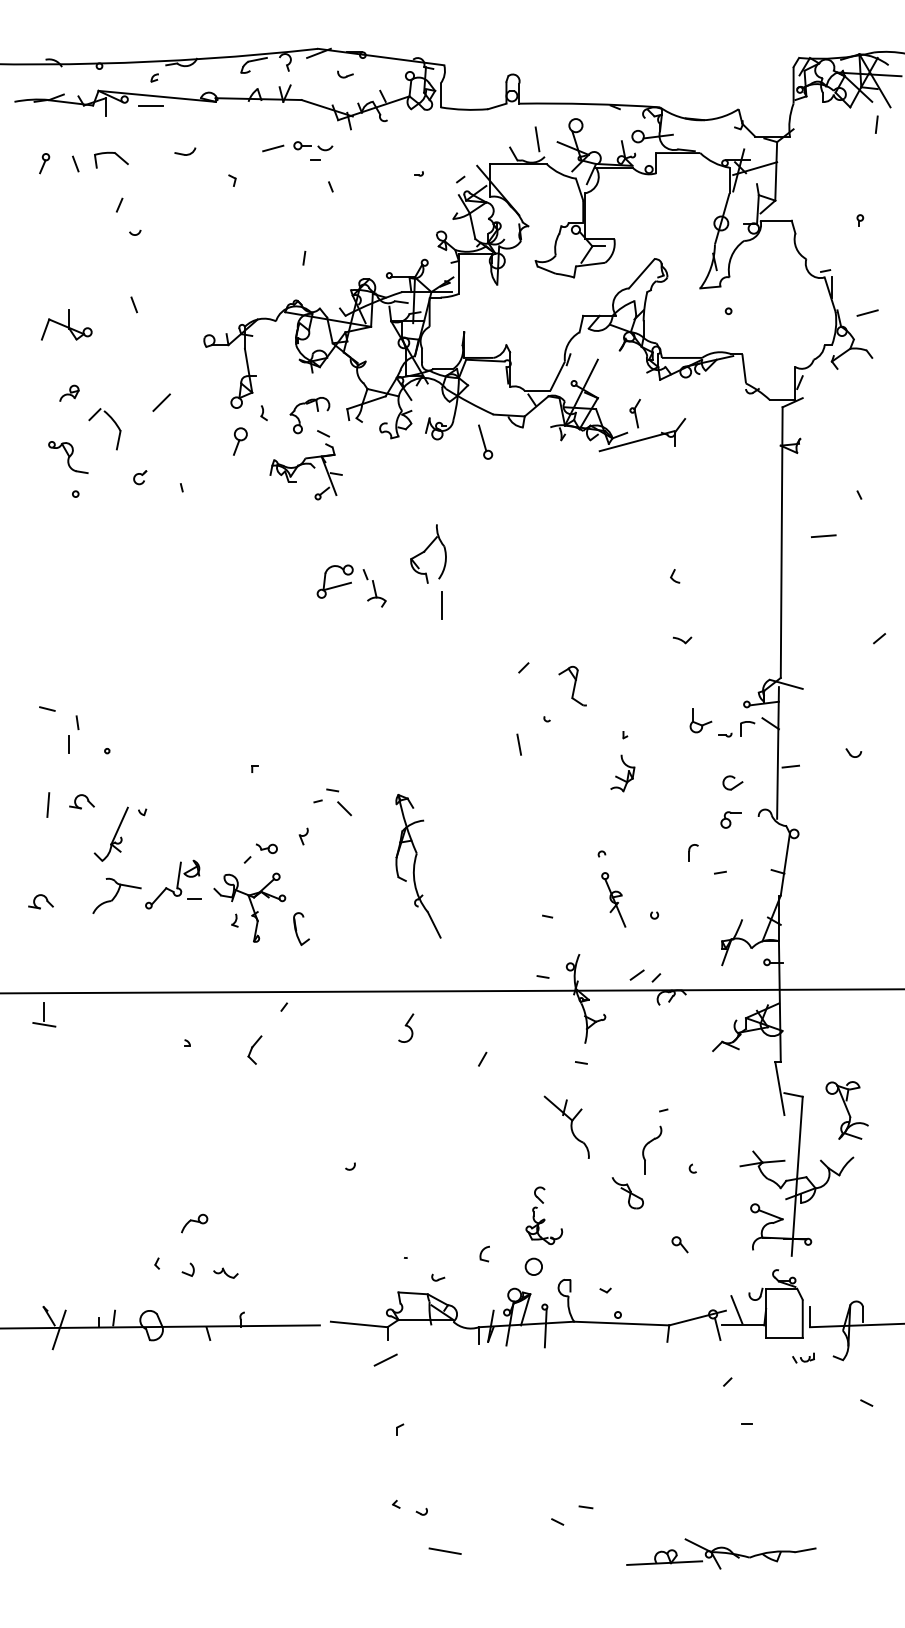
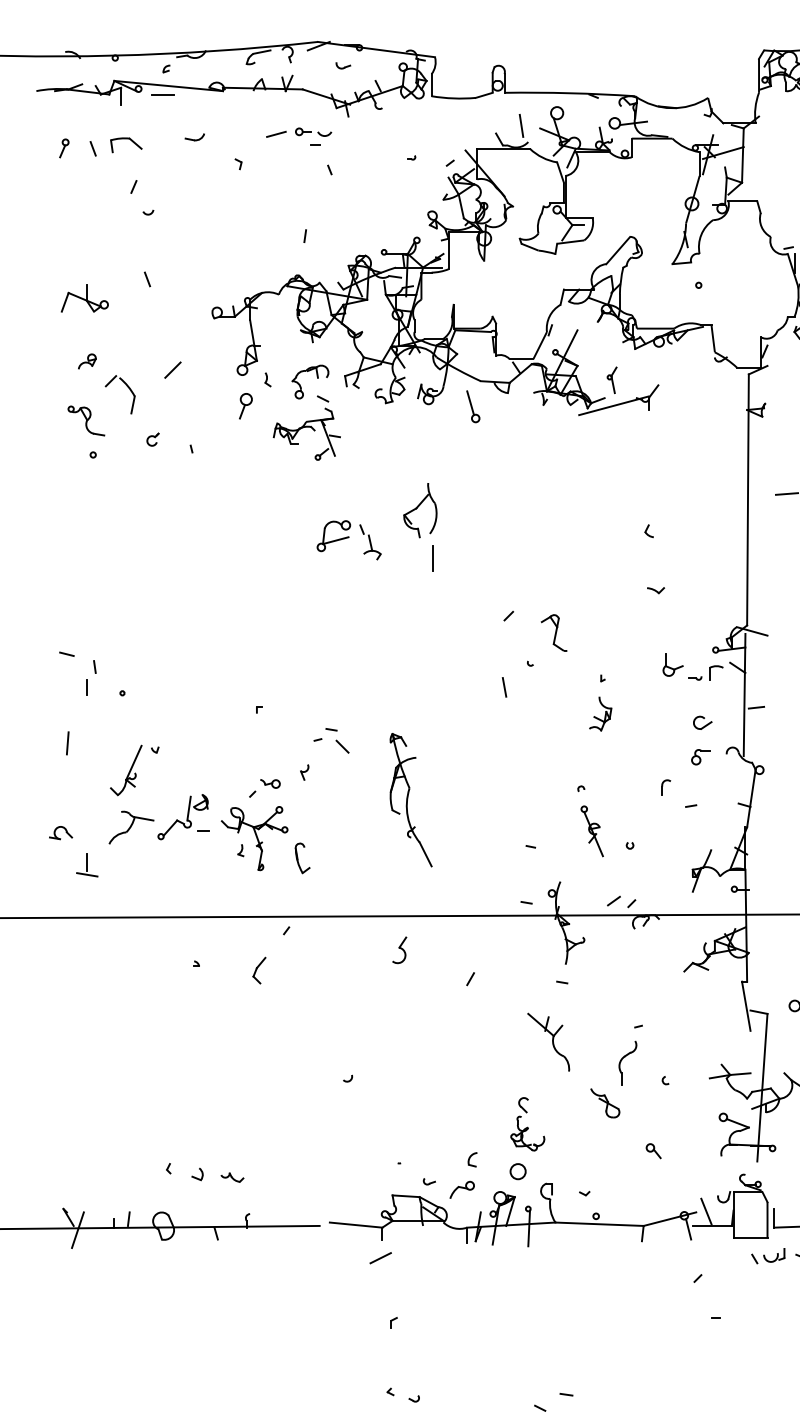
part: (81, 801) -> (98, 740), removed
part: (44, 1014) -> (87, 865), moved
part: (194, 1223) -> (462, 1189), moved
part: (803, 1357) -> (768, 1255), size x1.67

